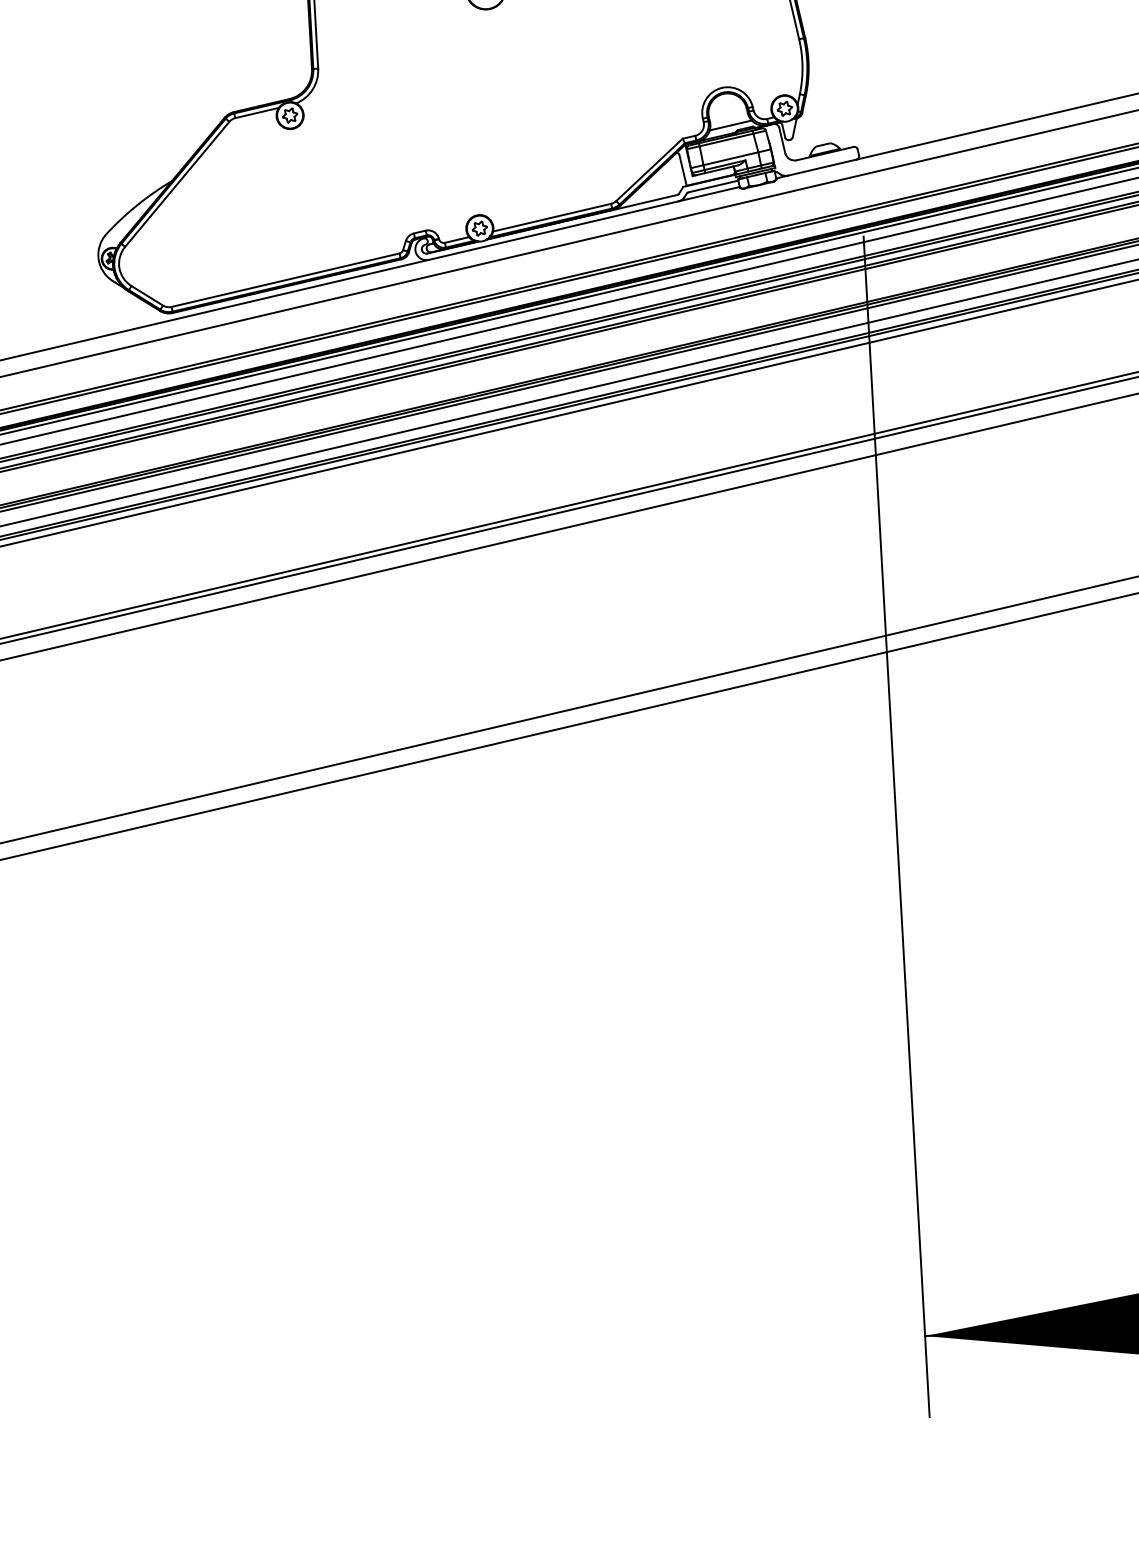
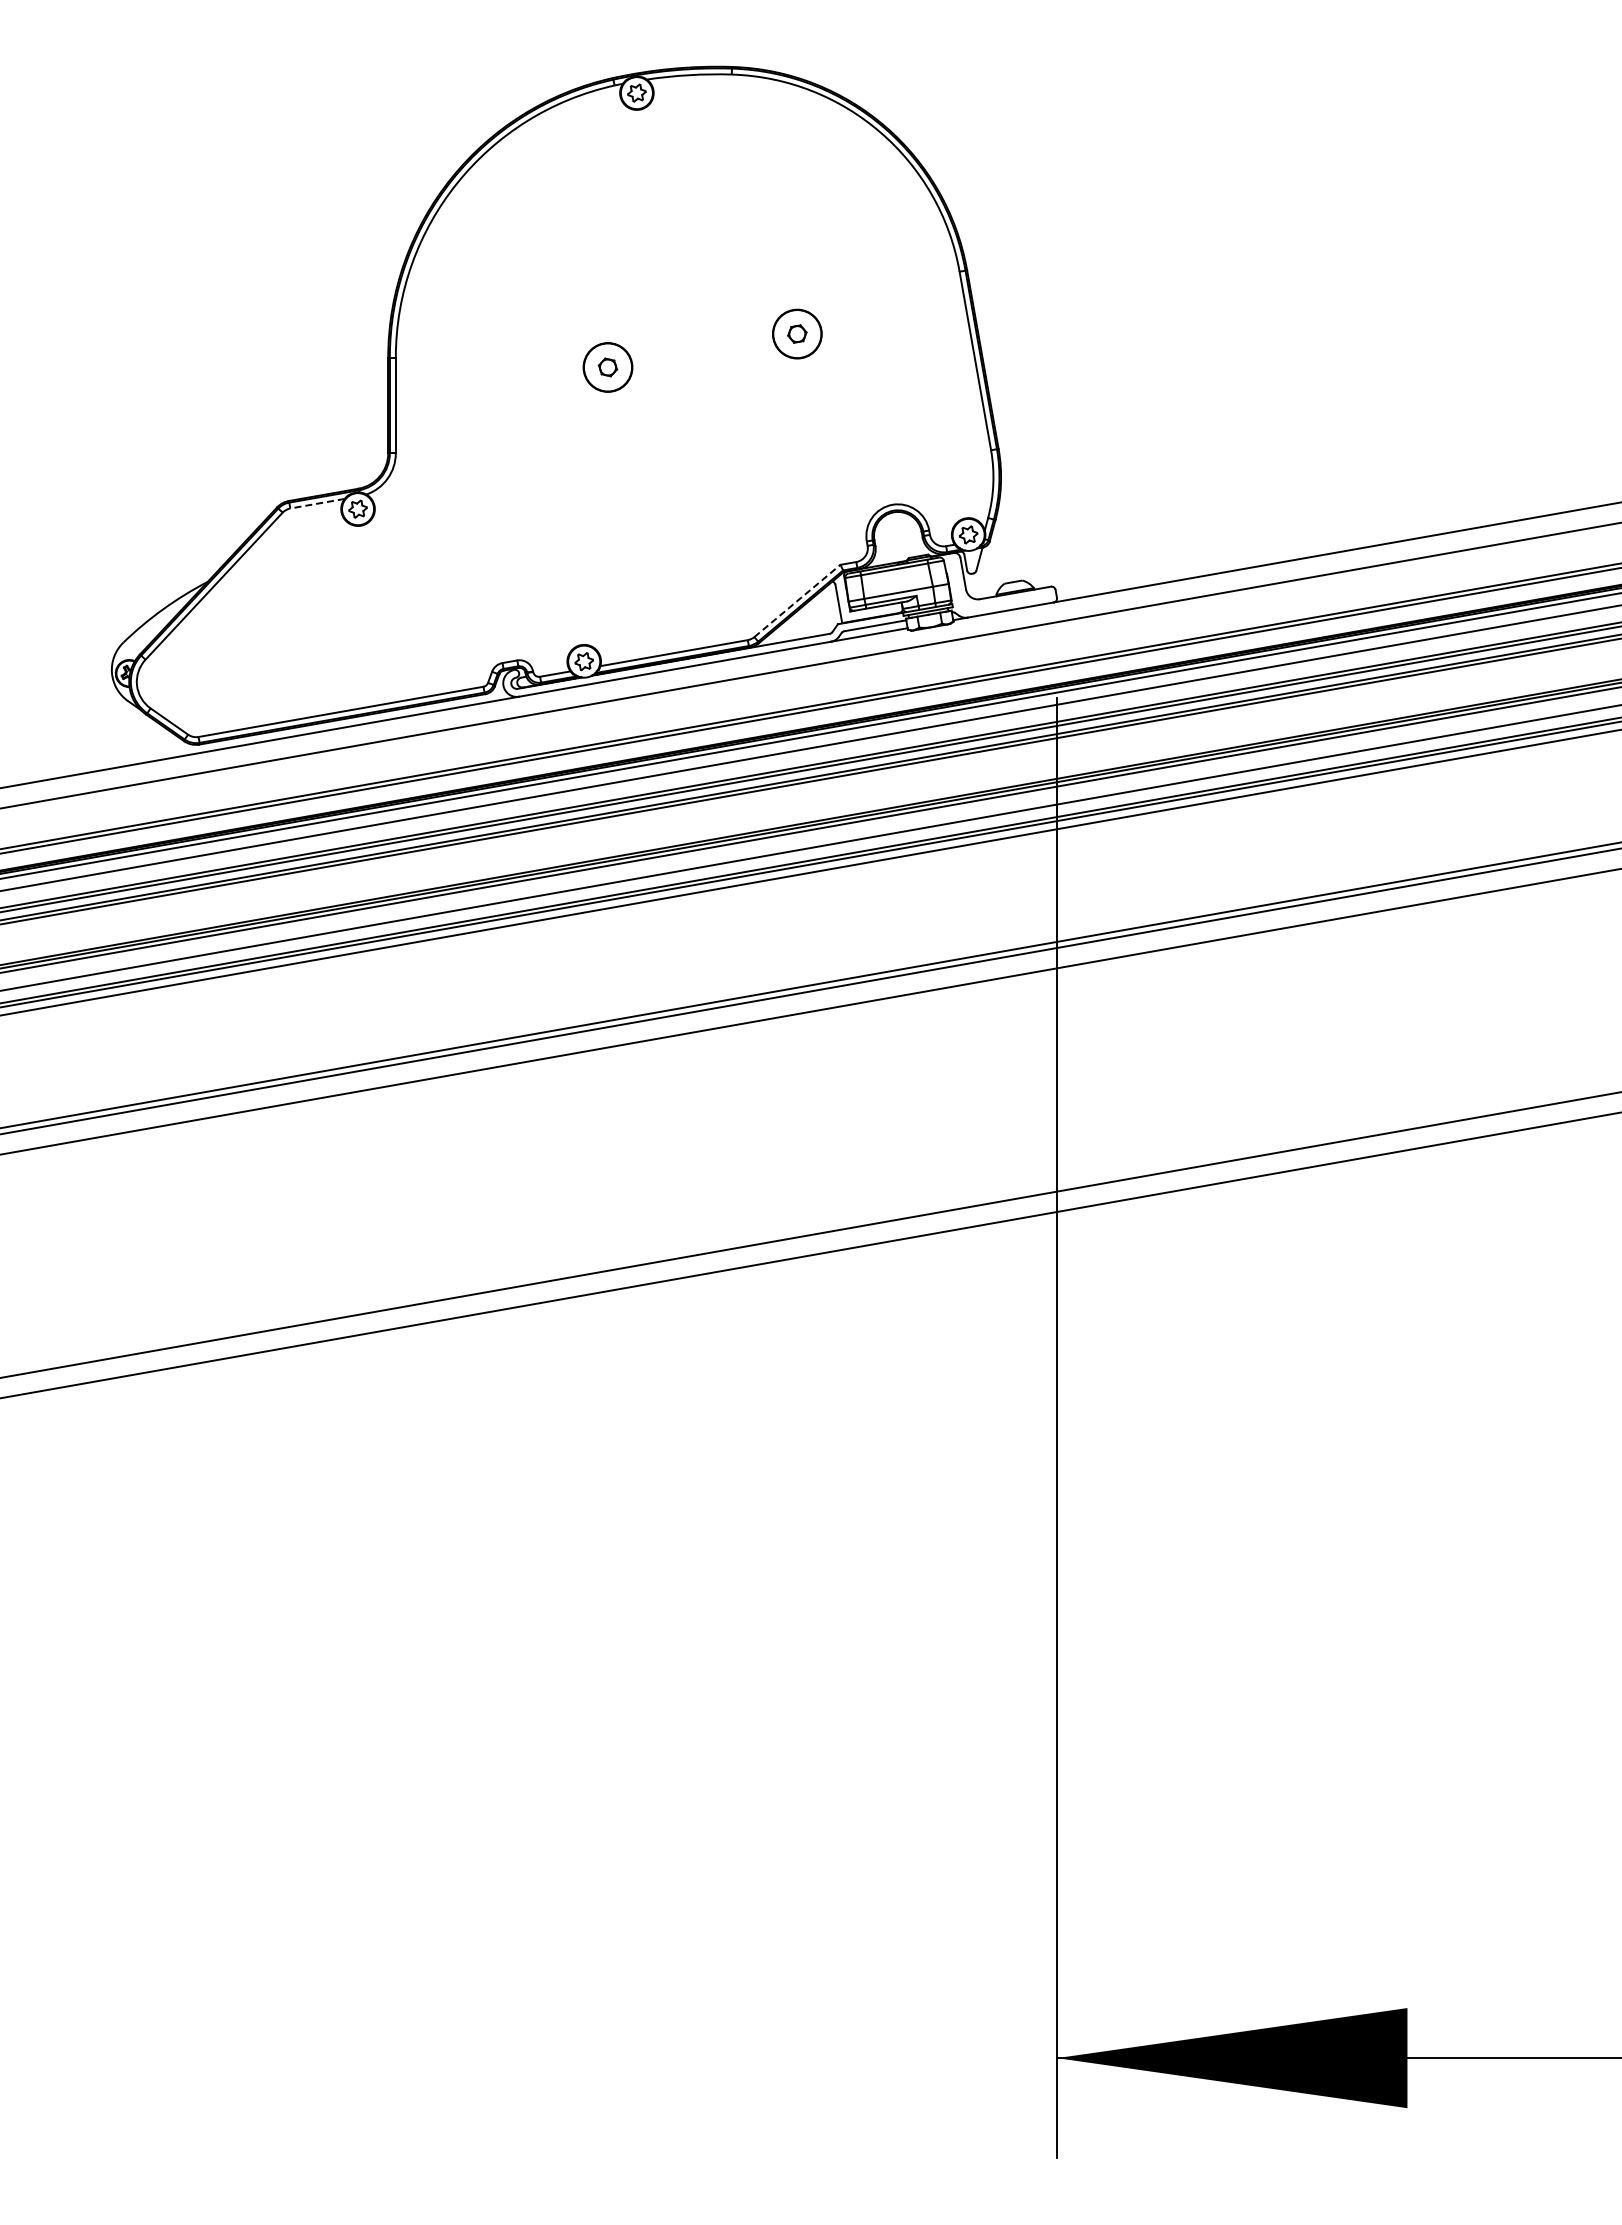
line: (257, 112) -> (317, 503), solid -> dashed
line: (730, 125) -> (900, 551), removed
line: (649, 169) -> (797, 600), solid -> dashed

